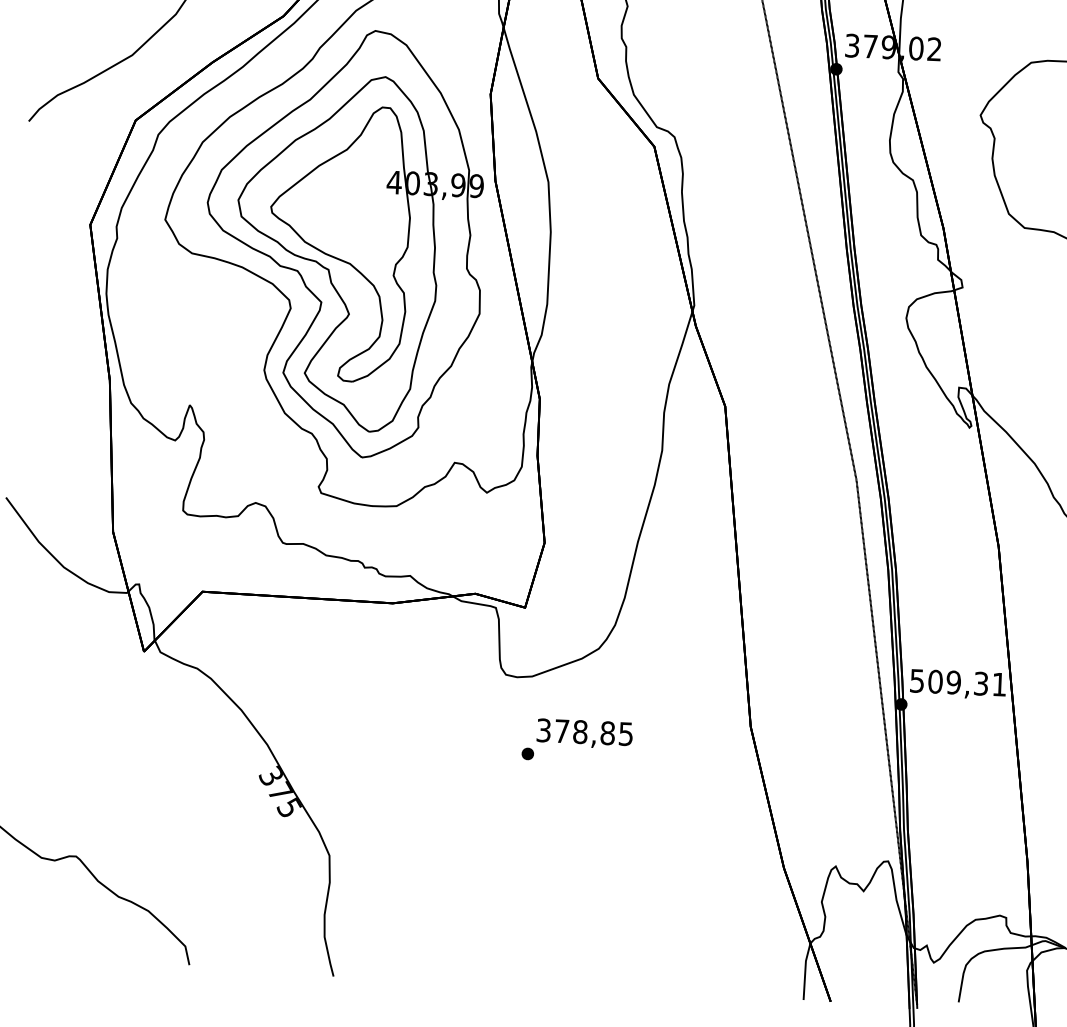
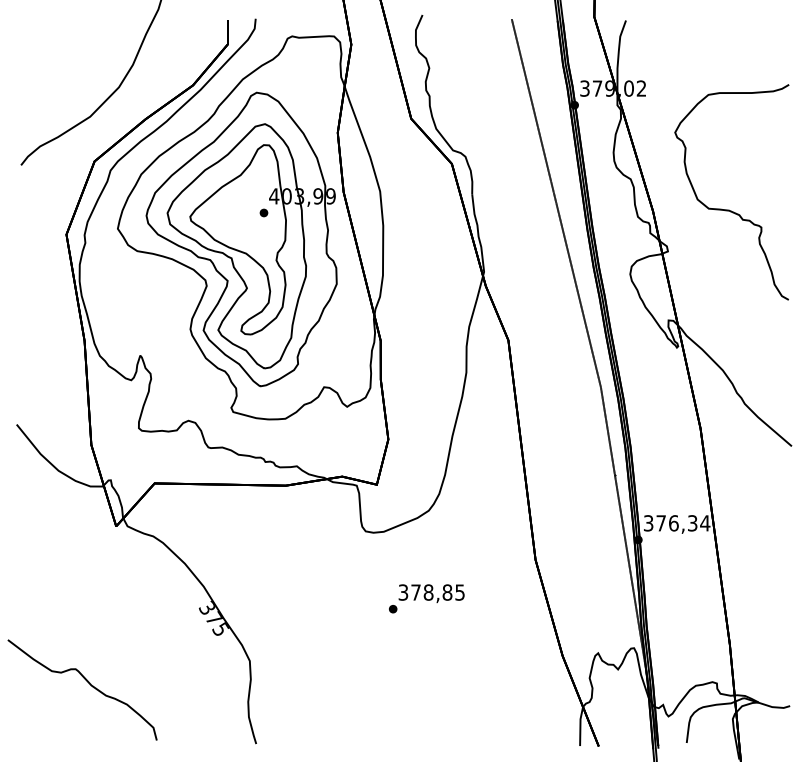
part: (377, 205) -> (263, 212), added
text: (959, 683) -> (677, 523), 509,31 -> 376,34
text: (576, 740) -> (426, 598), moved

